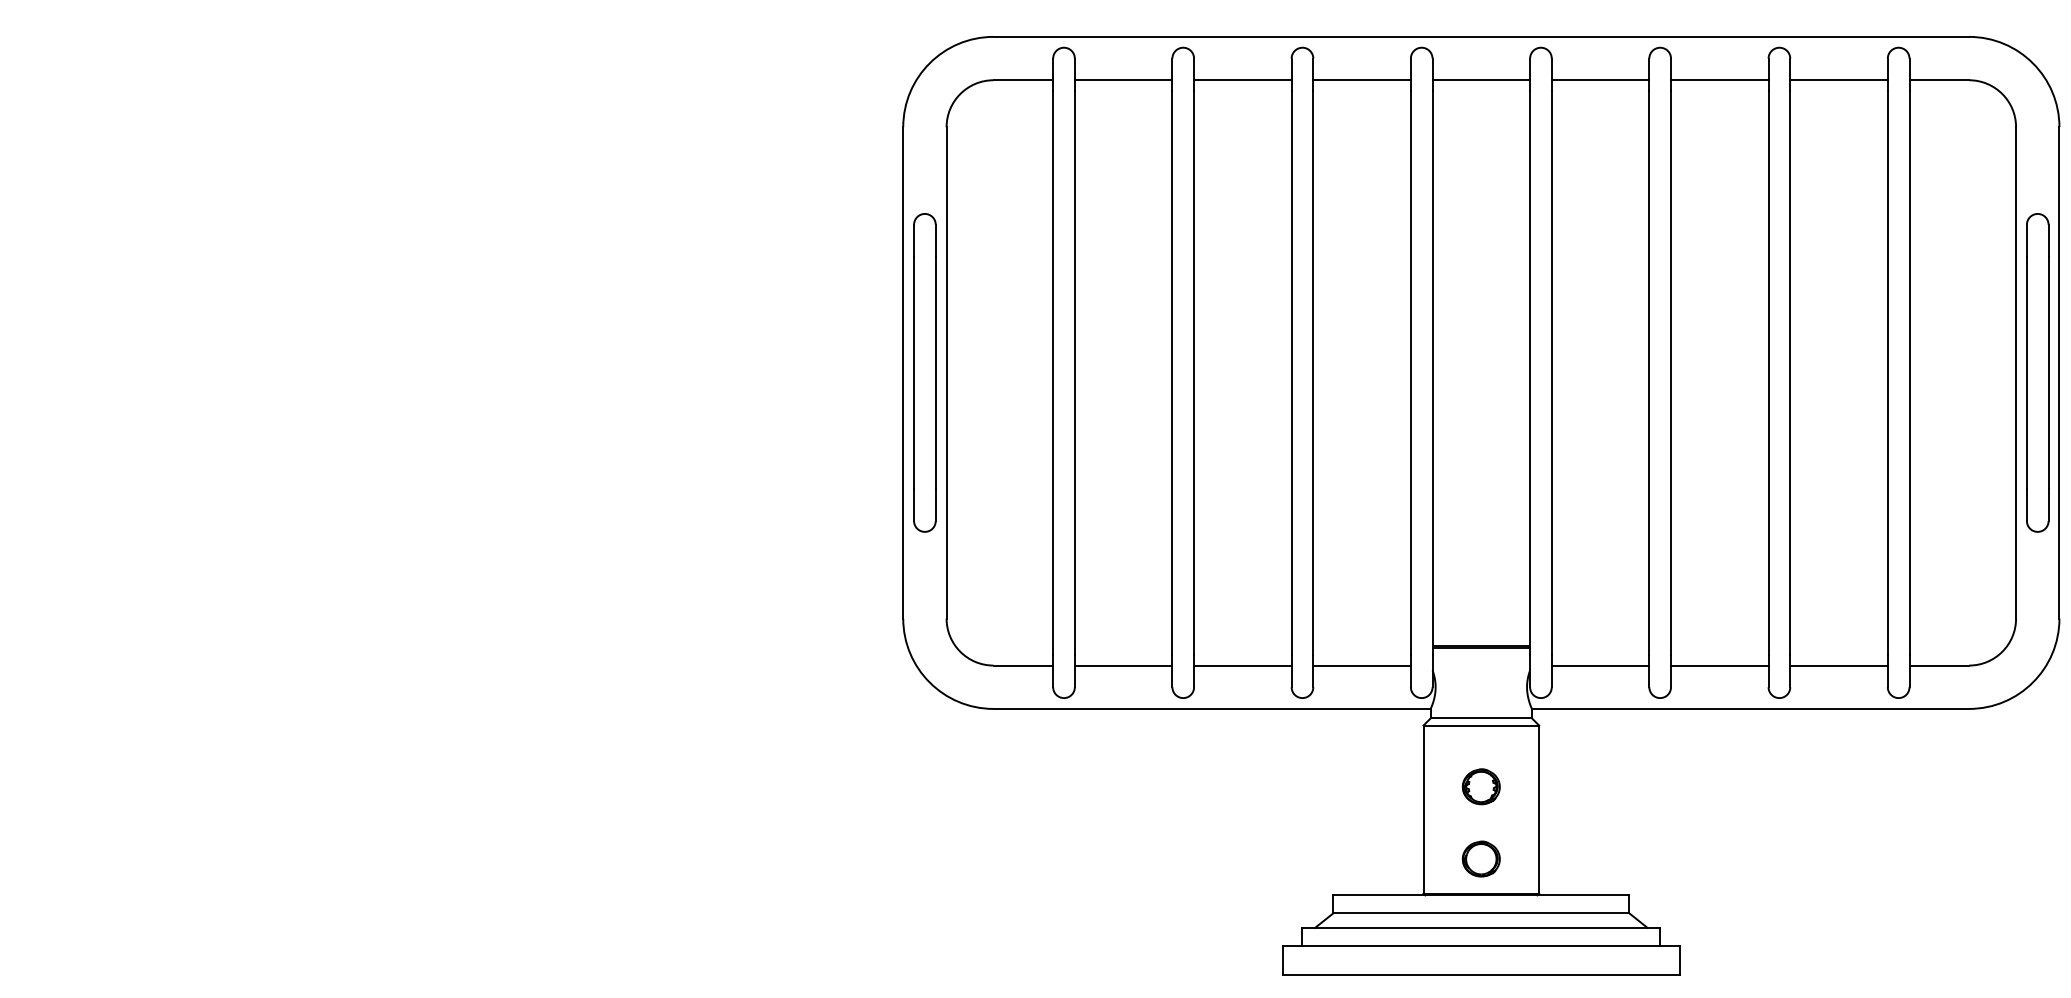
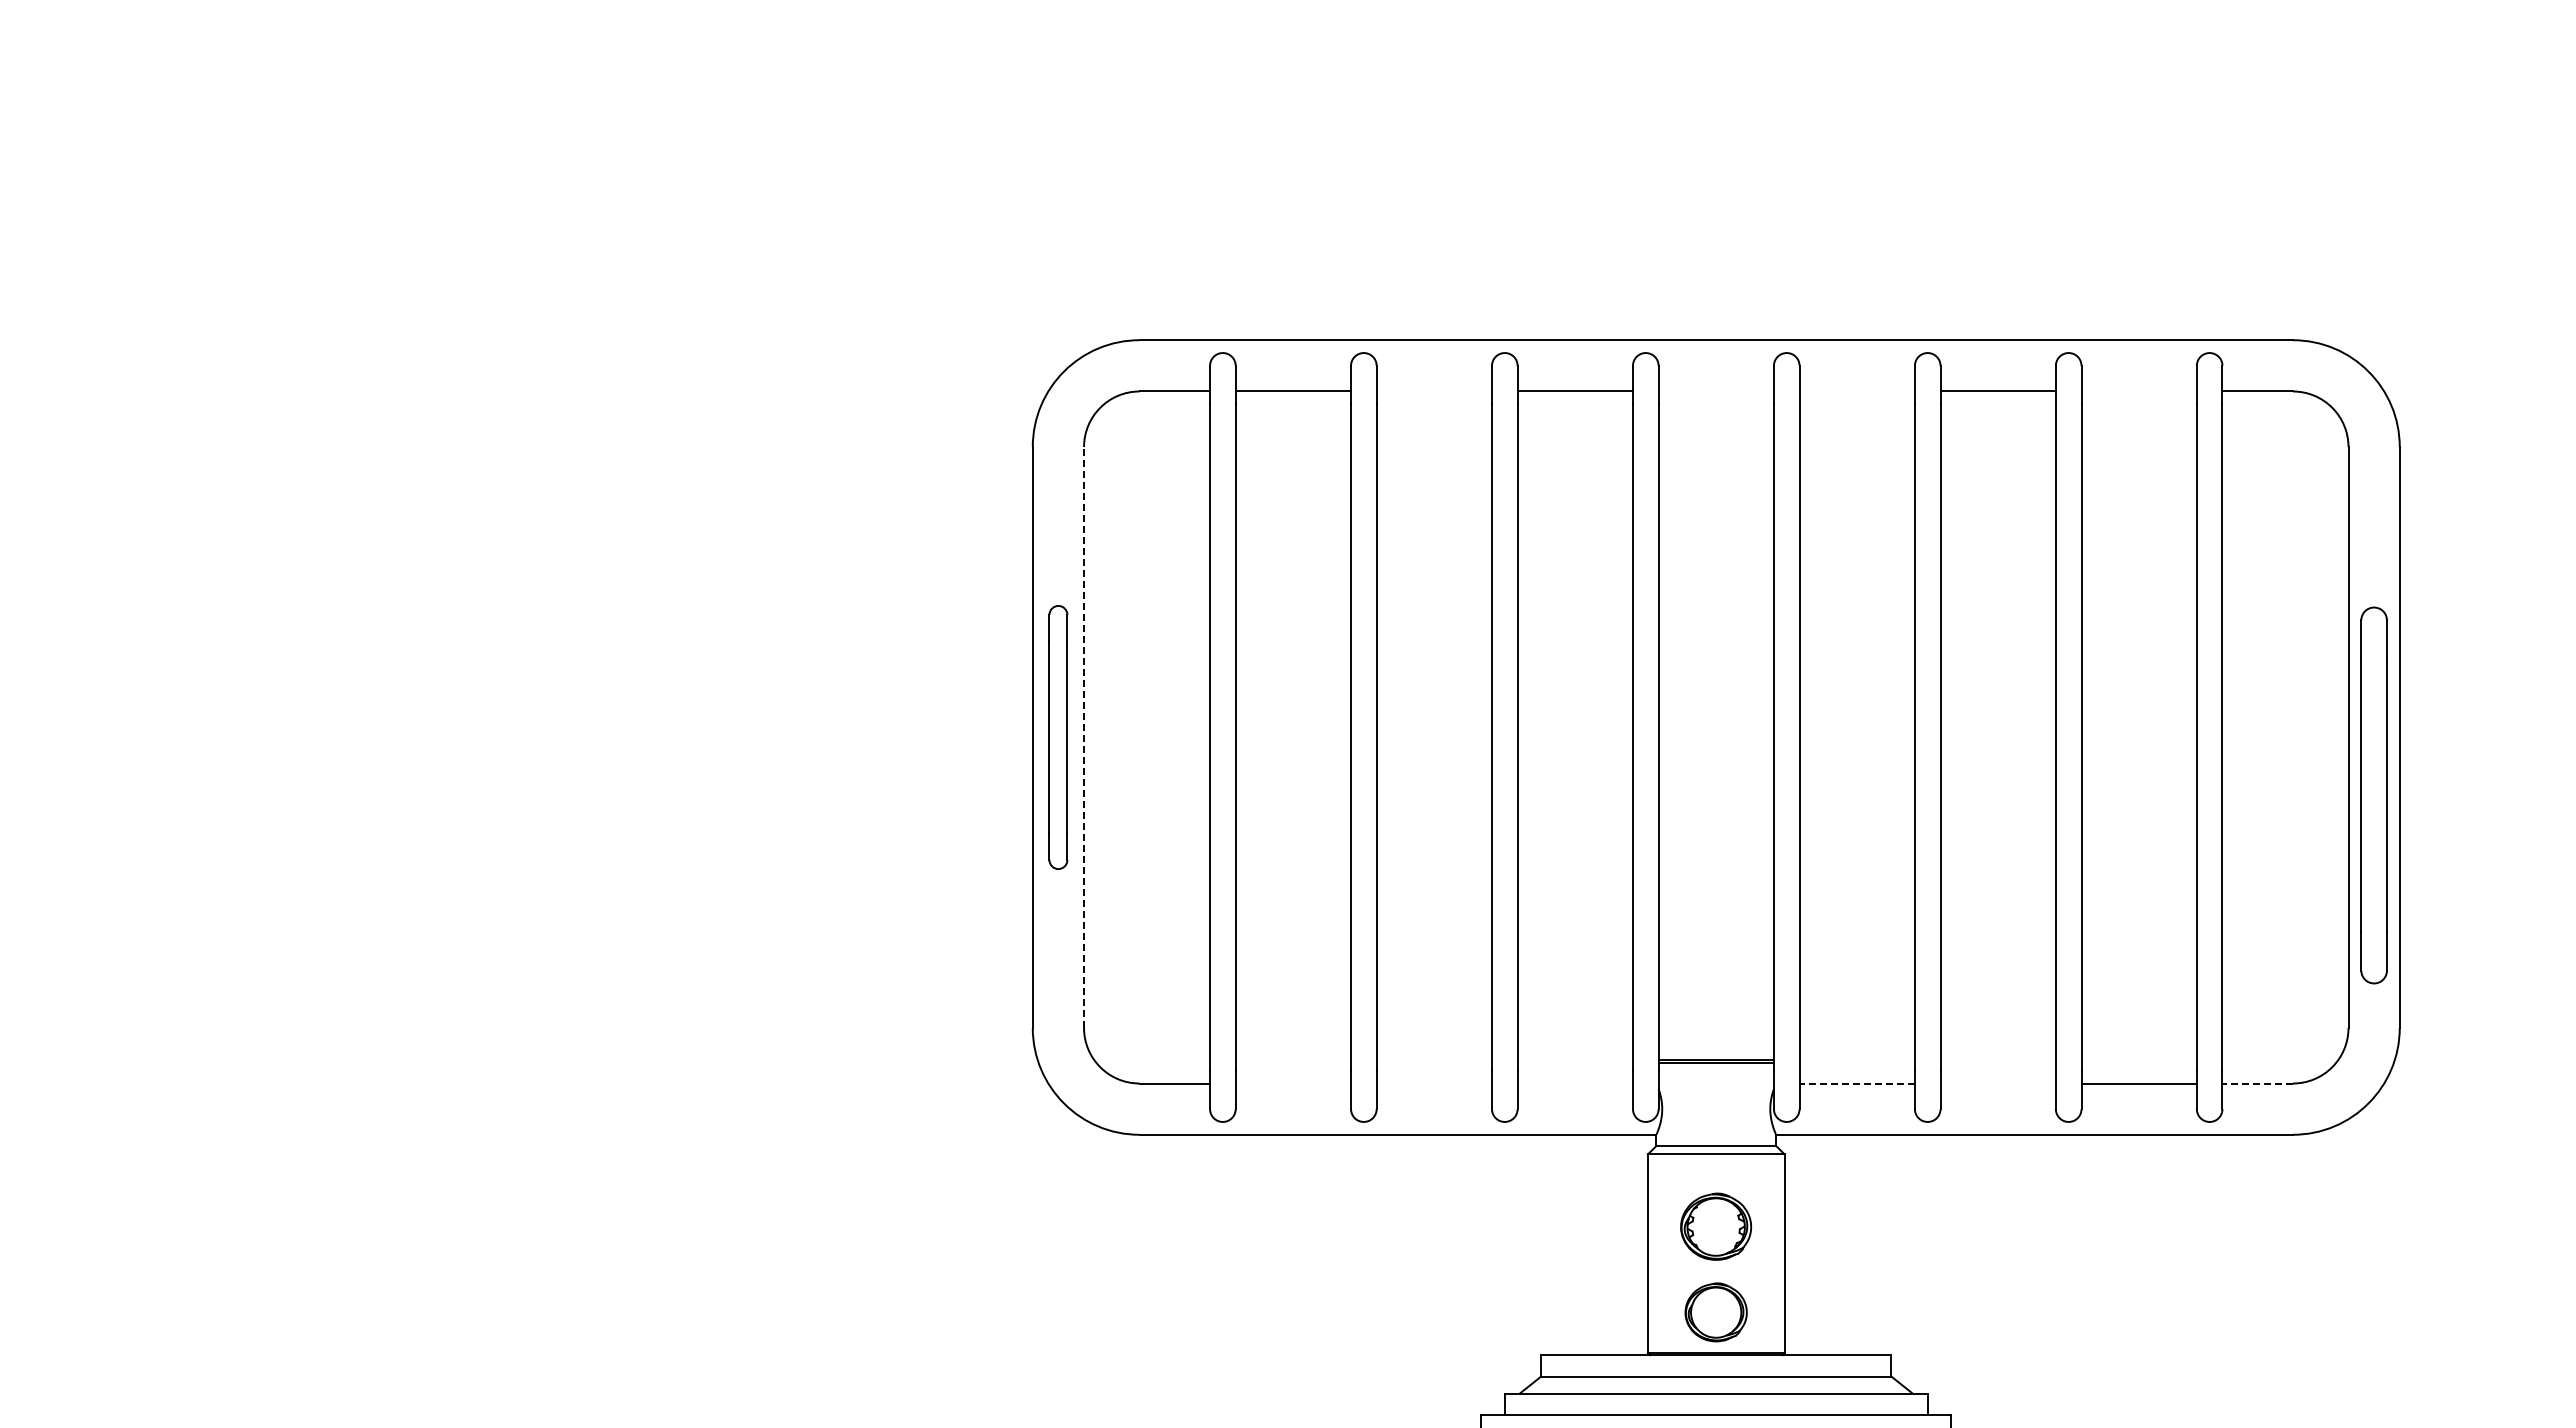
line: (1243, 80) -> (1434, 391), removed
line: (1480, 80) -> (1715, 391), removed
line: (1599, 80) -> (1856, 391), removed
line: (1838, 80) -> (2138, 391), removed
part: (924, 372) -> (1058, 737), size x0.7
line: (946, 372) -> (1084, 737), solid -> dashed
part: (2037, 372) -> (2373, 795), moved
line: (1123, 665) -> (1293, 1083), removed
line: (1243, 665) -> (1434, 1083), removed
line: (1361, 665) -> (1574, 1083), removed
line: (1600, 665) -> (1857, 1083), solid -> dashed
line: (1719, 665) -> (1997, 1083), removed
line: (1939, 665) -> (2257, 1083), solid -> dashed
part: (1481, 786) -> (1716, 1226), size x1.6
part: (1481, 858) -> (1716, 1311), size x1.4

